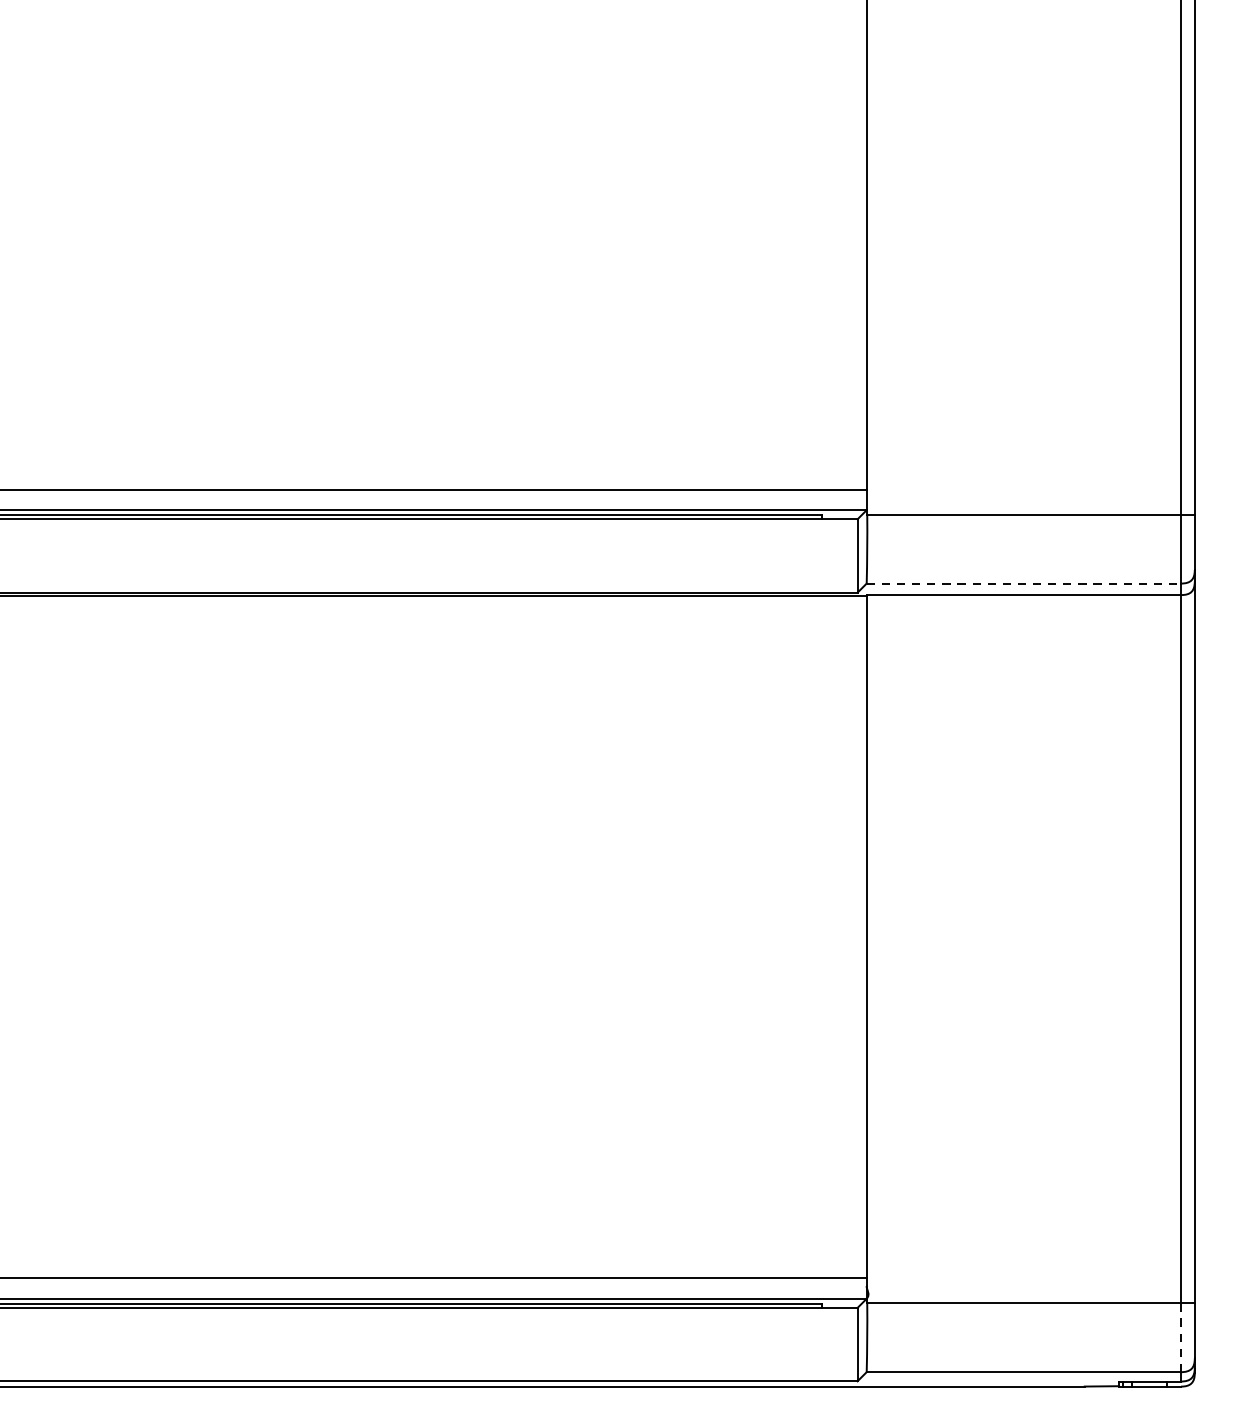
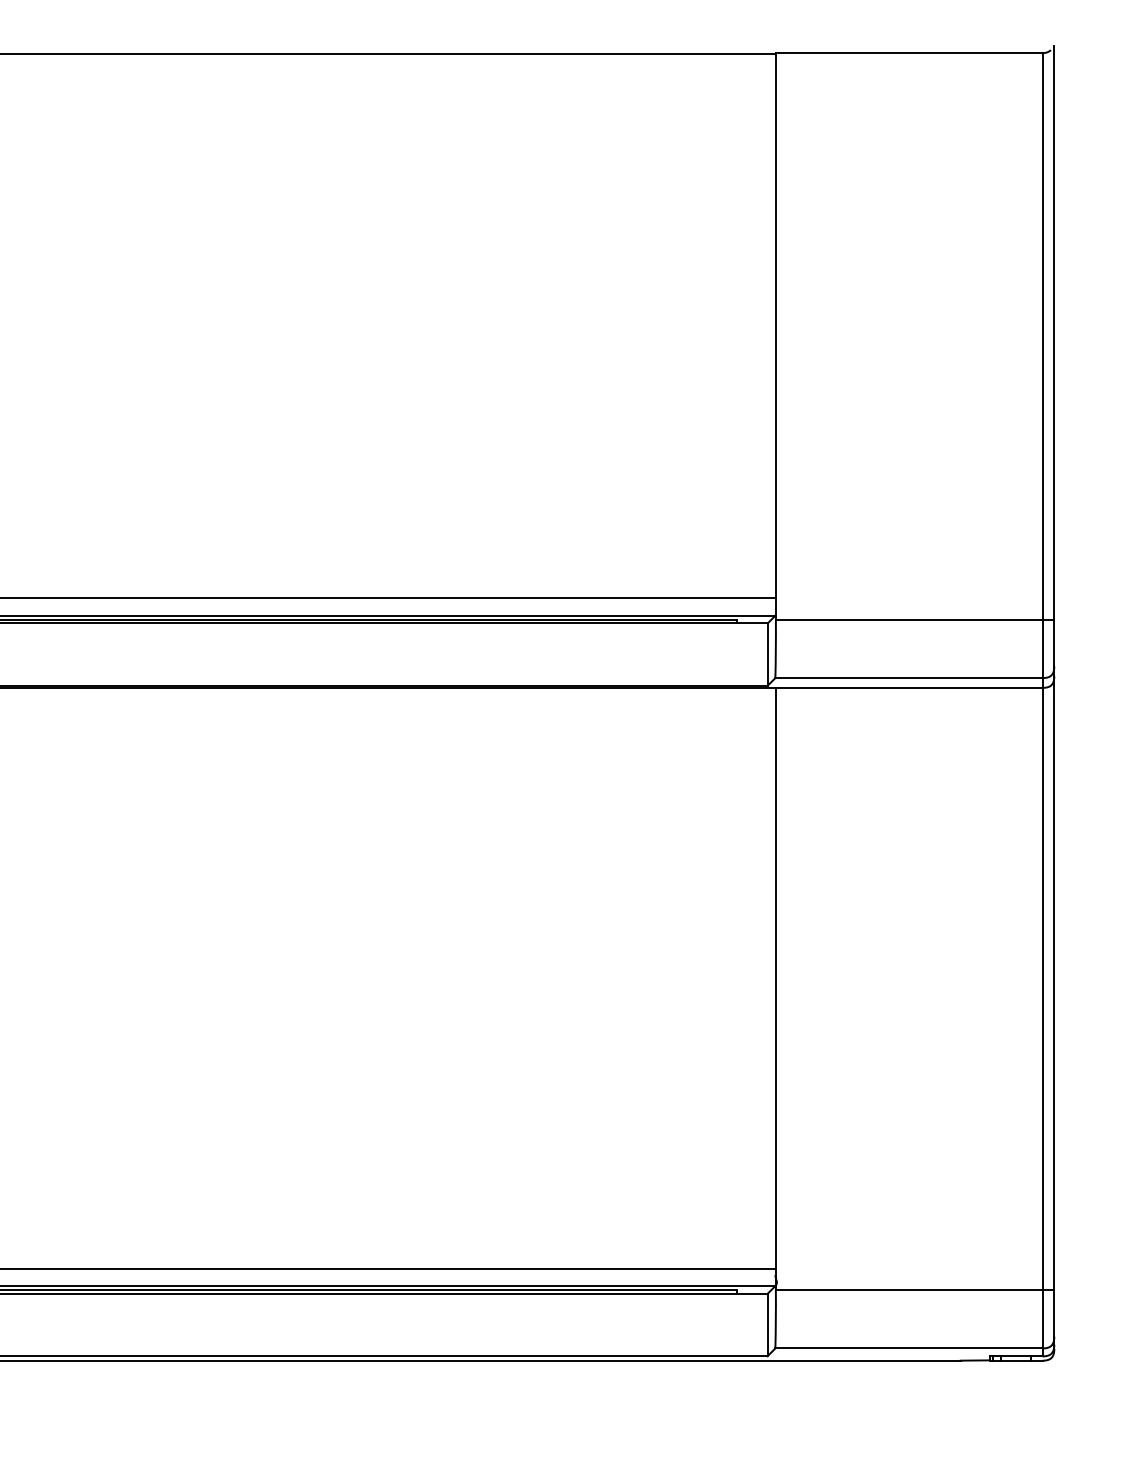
line: (1024, 584) -> (909, 678), dashed -> solid
line: (1180, 1338) -> (1042, 1319), dashed -> solid

